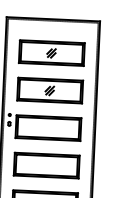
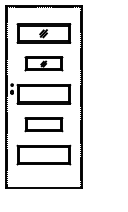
part: (49, 90) -> (43, 63), size x0.7
part: (46, 165) -> (43, 124), size x0.7

